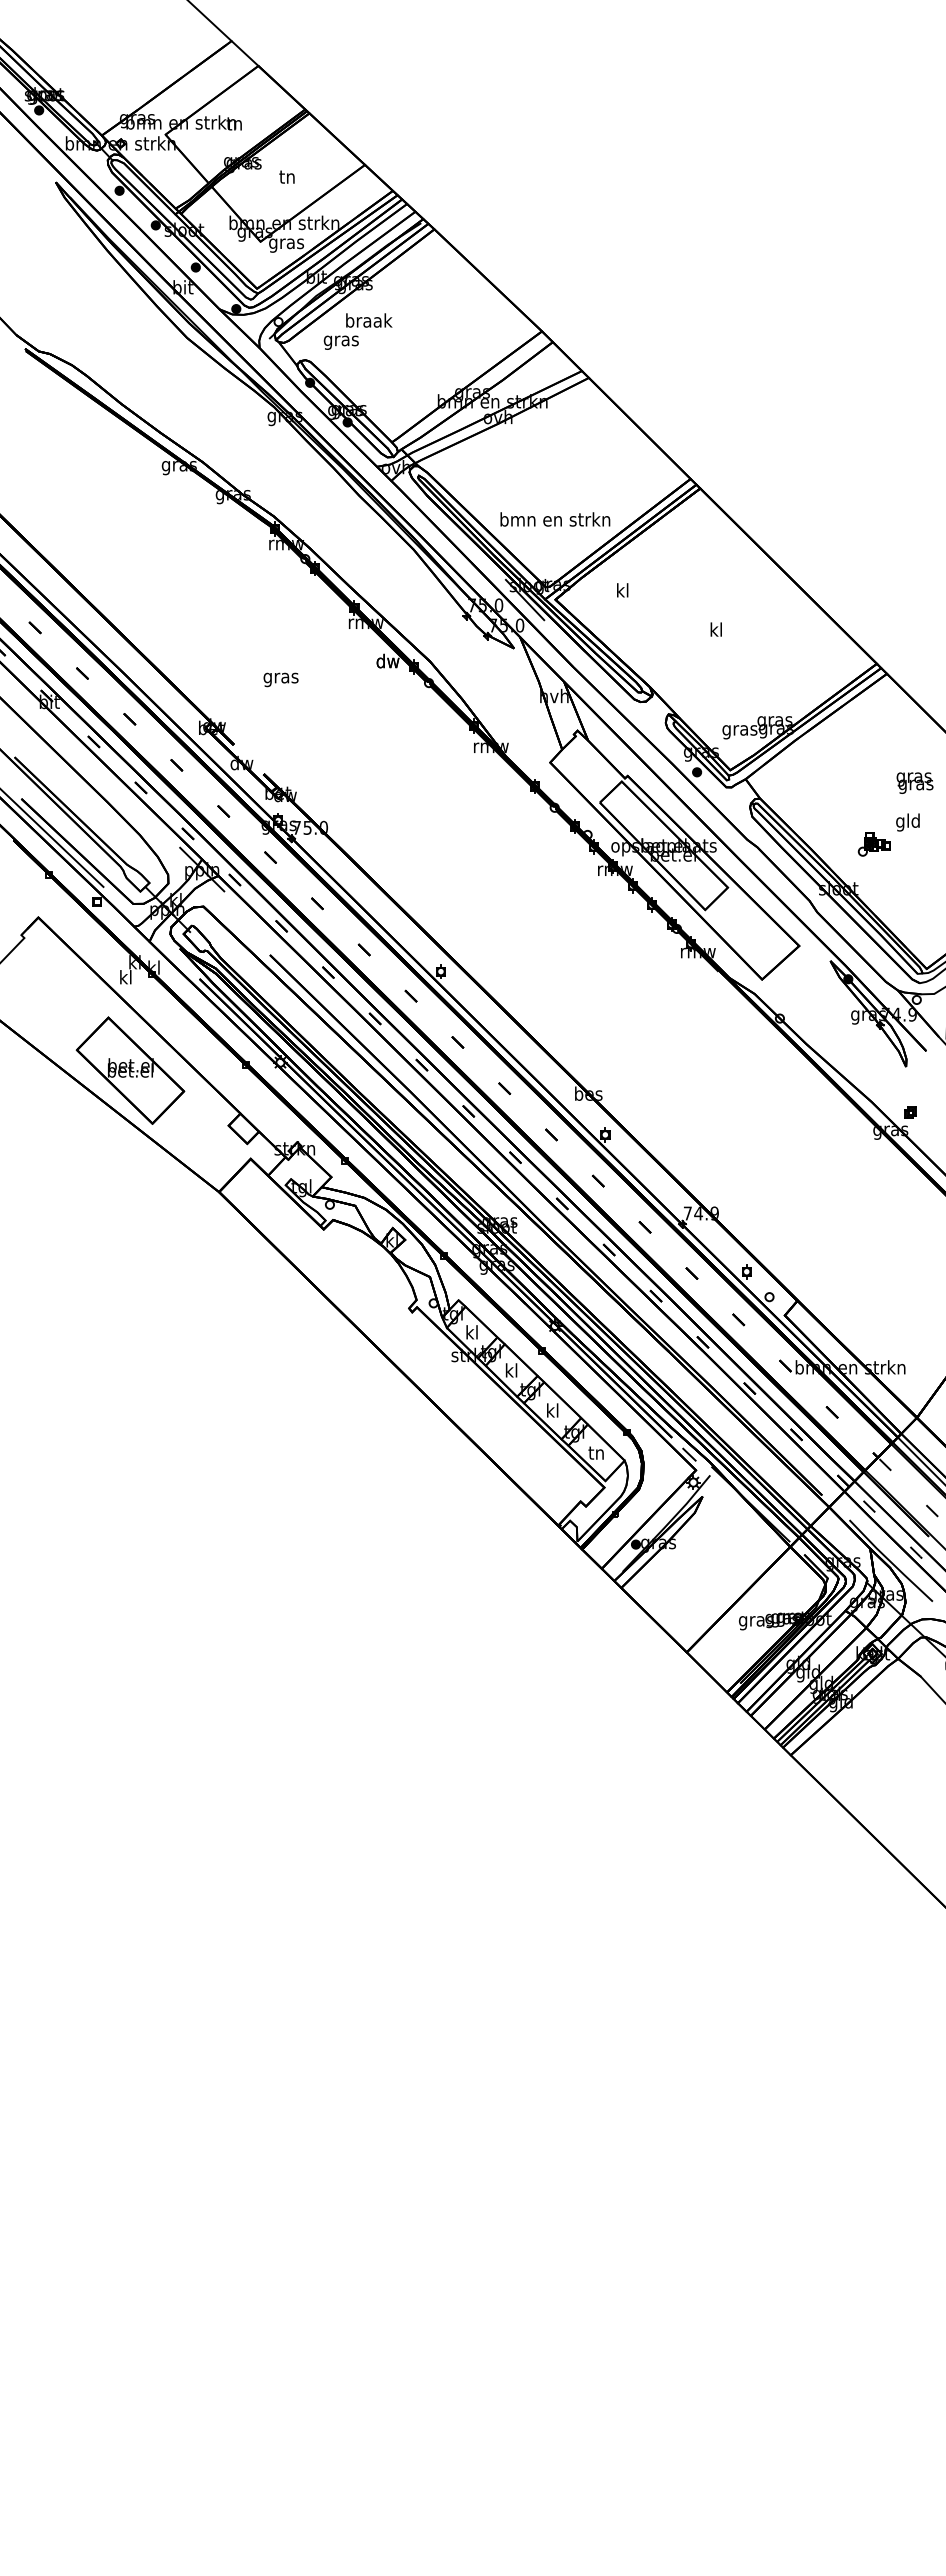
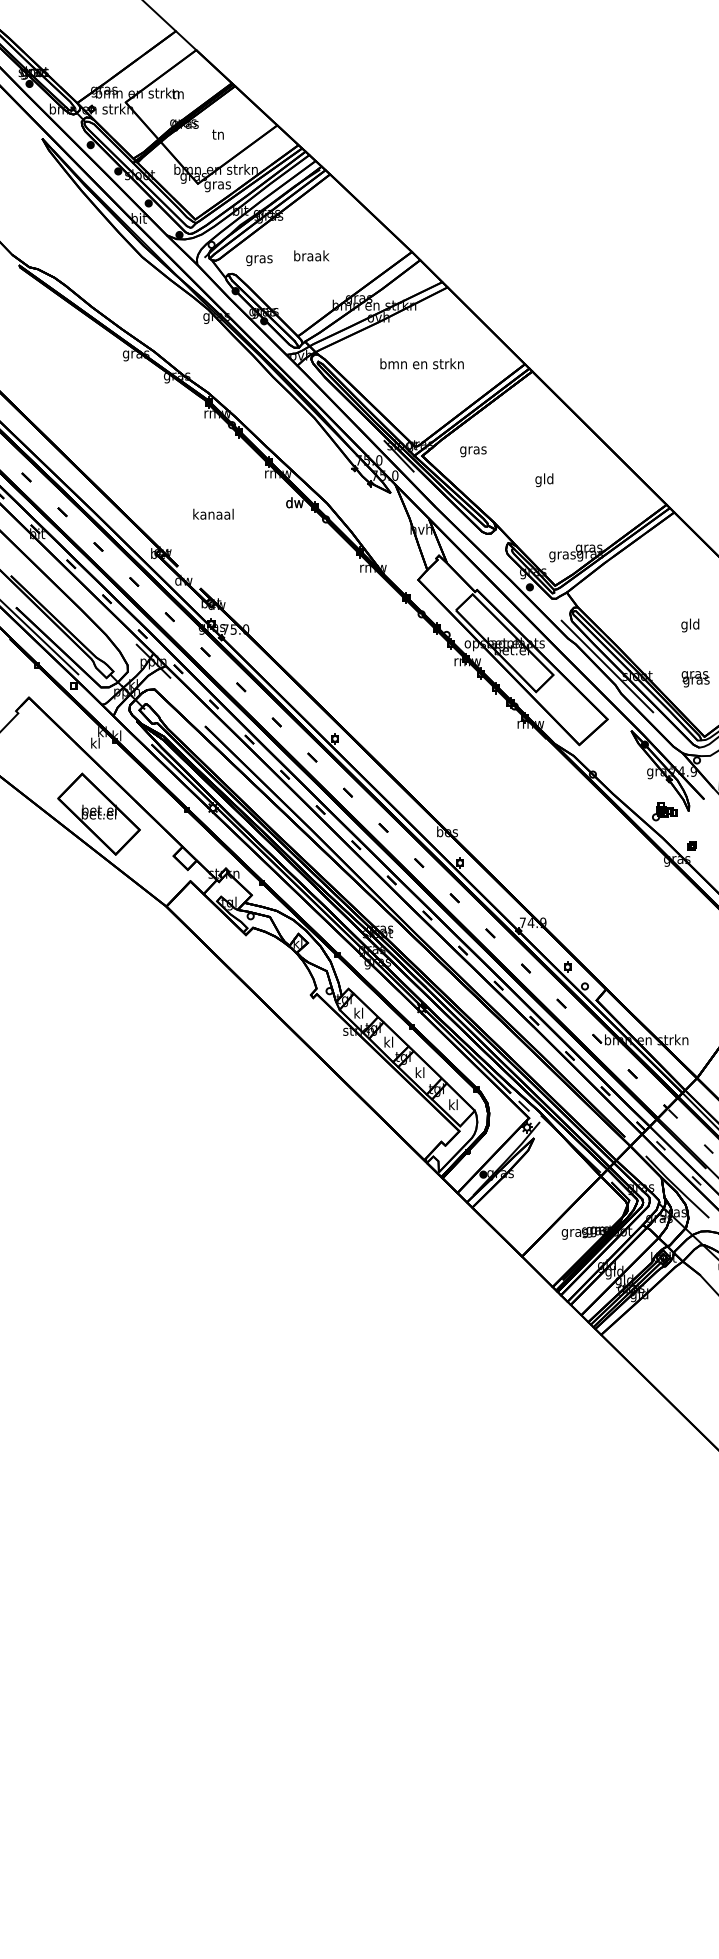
text: (369, 320) -> (311, 255), moved
text: (555, 519) -> (422, 363), moved
text: (622, 592) -> (473, 450), kl -> gras
text: (715, 631) -> (543, 480), kl -> gld
text: (280, 678) -> (213, 515), gras -> kanaal
text: (914, 782) -> (695, 678), moved
part: (873, 844) -> (664, 811), moved
line: (798, 876) -> (607, 666), added
text: (595, 1452) -> (452, 1104), tn -> kl

